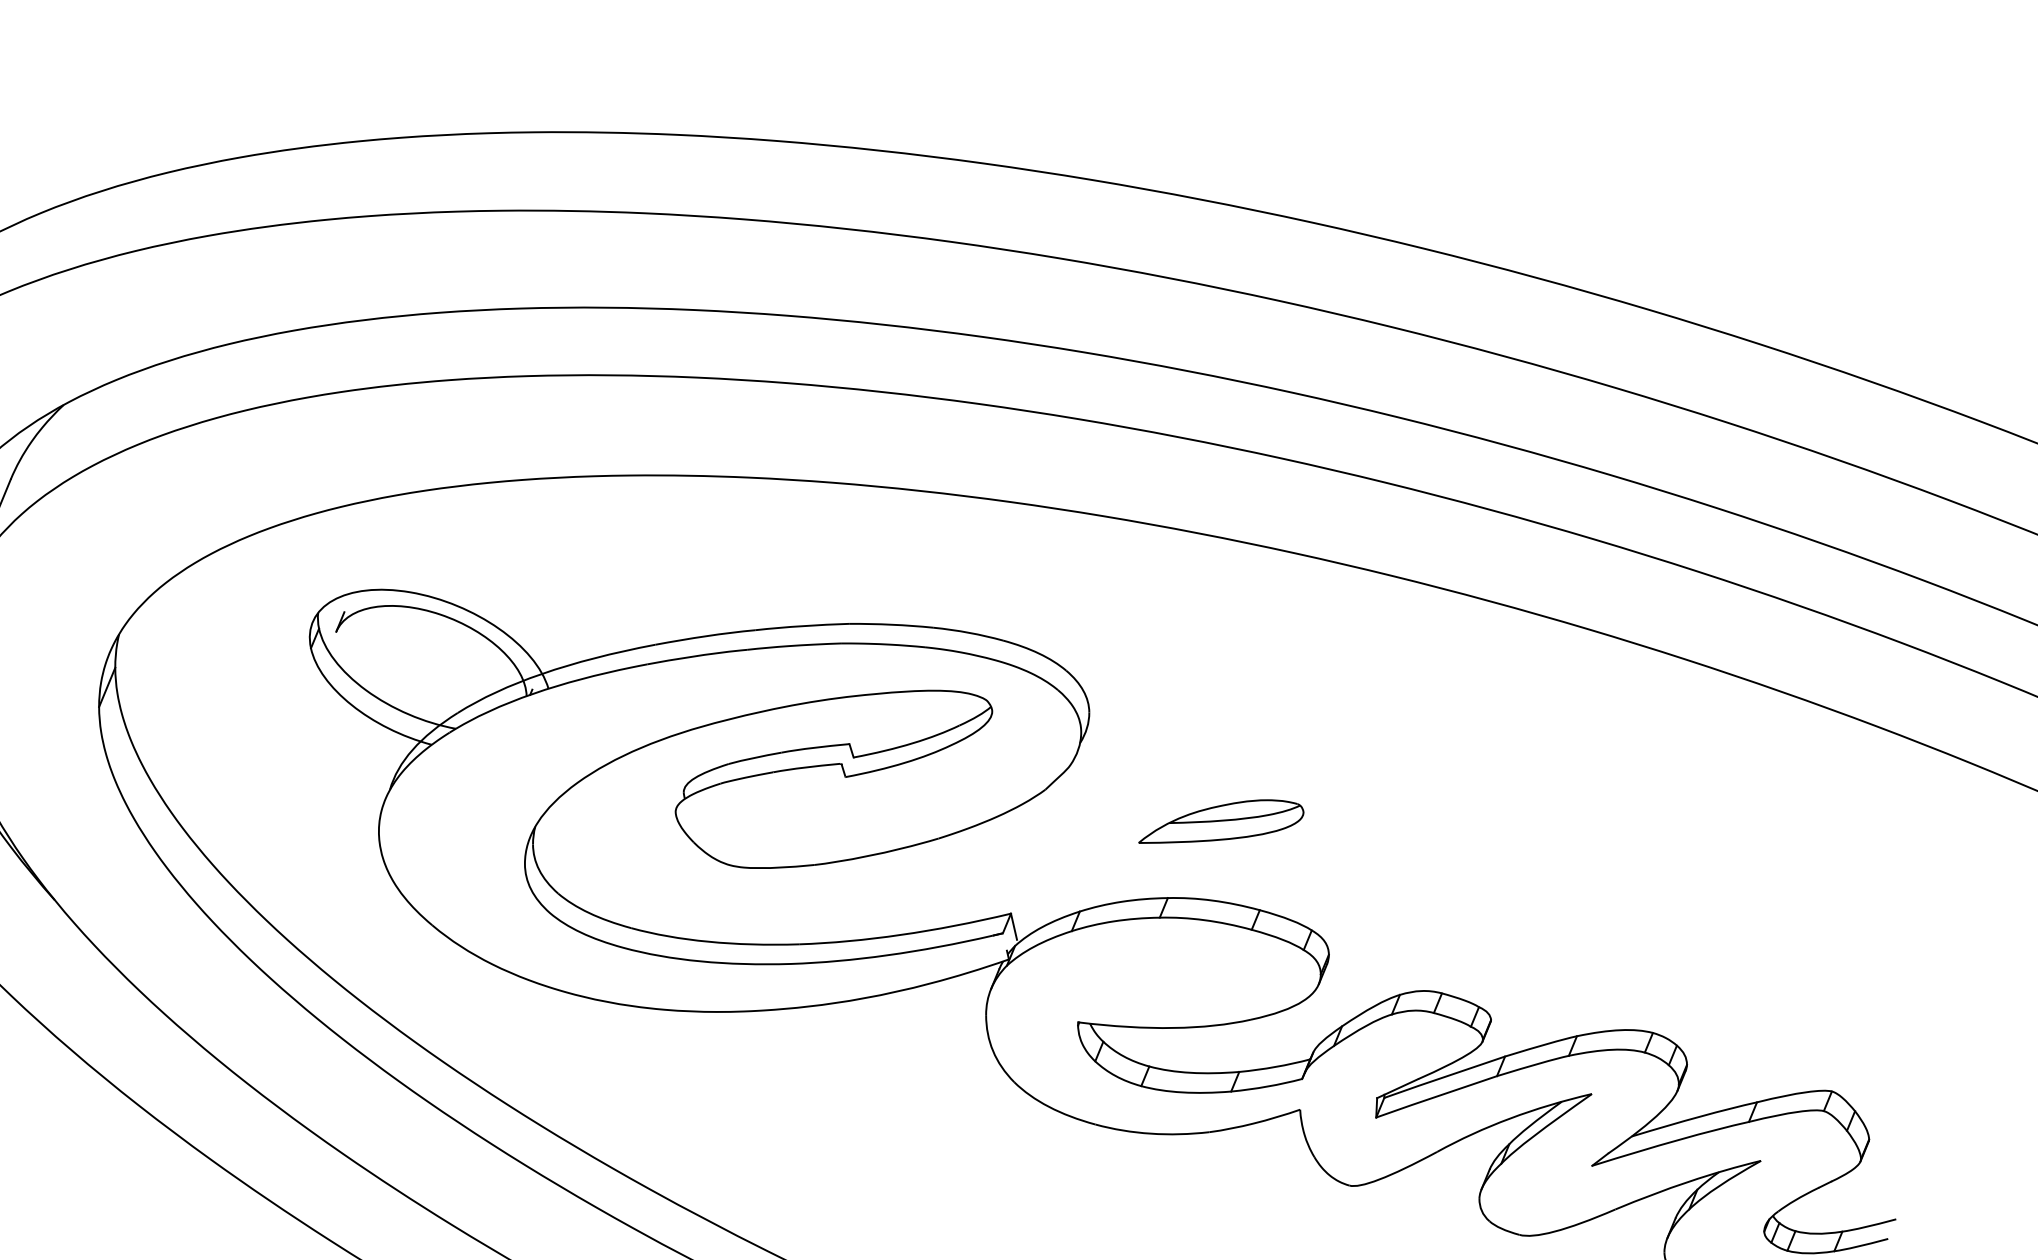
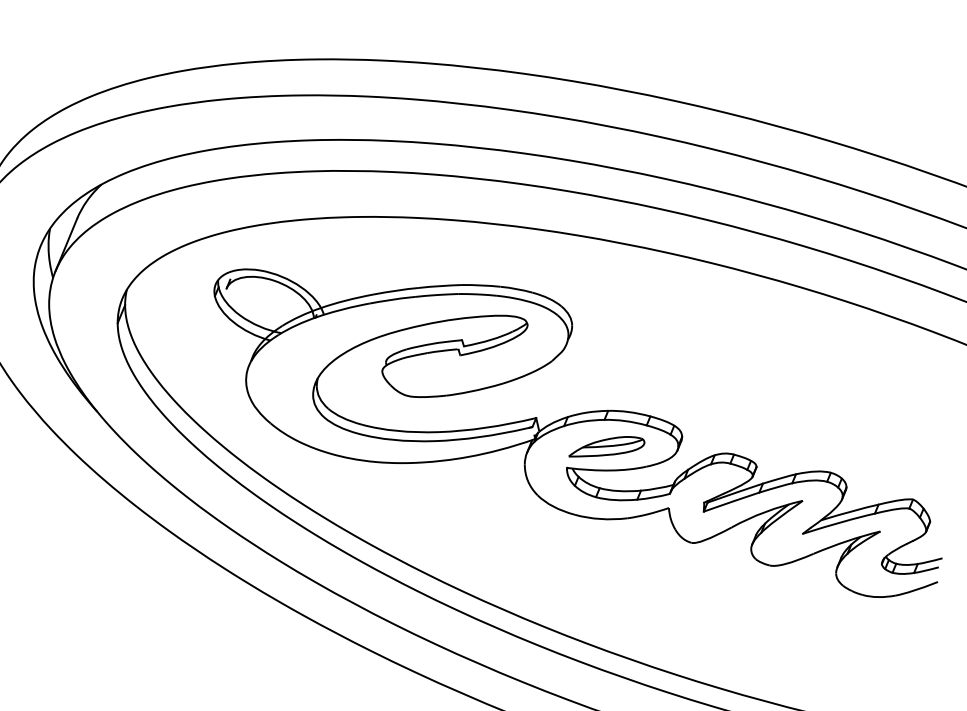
part: (1220, 820) -> (606, 446), moved

